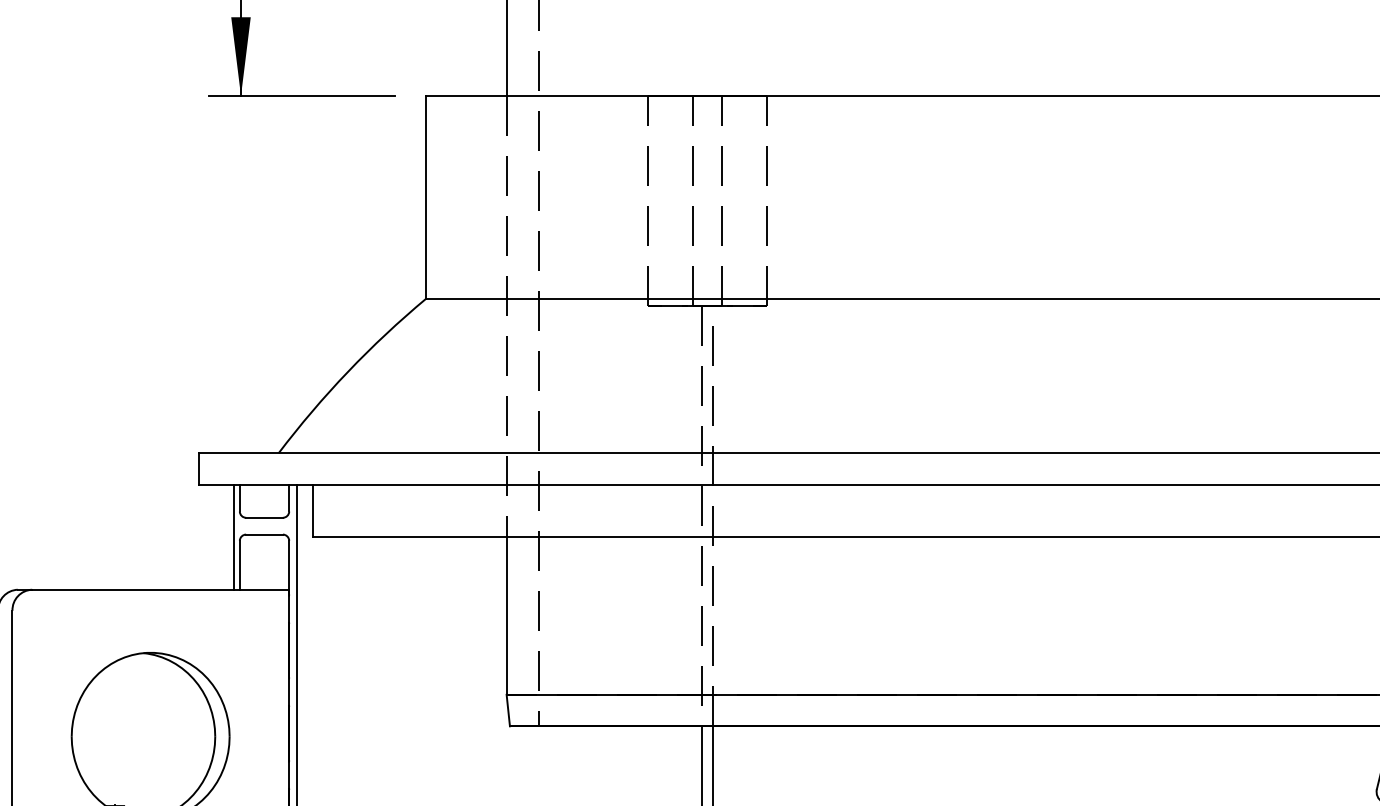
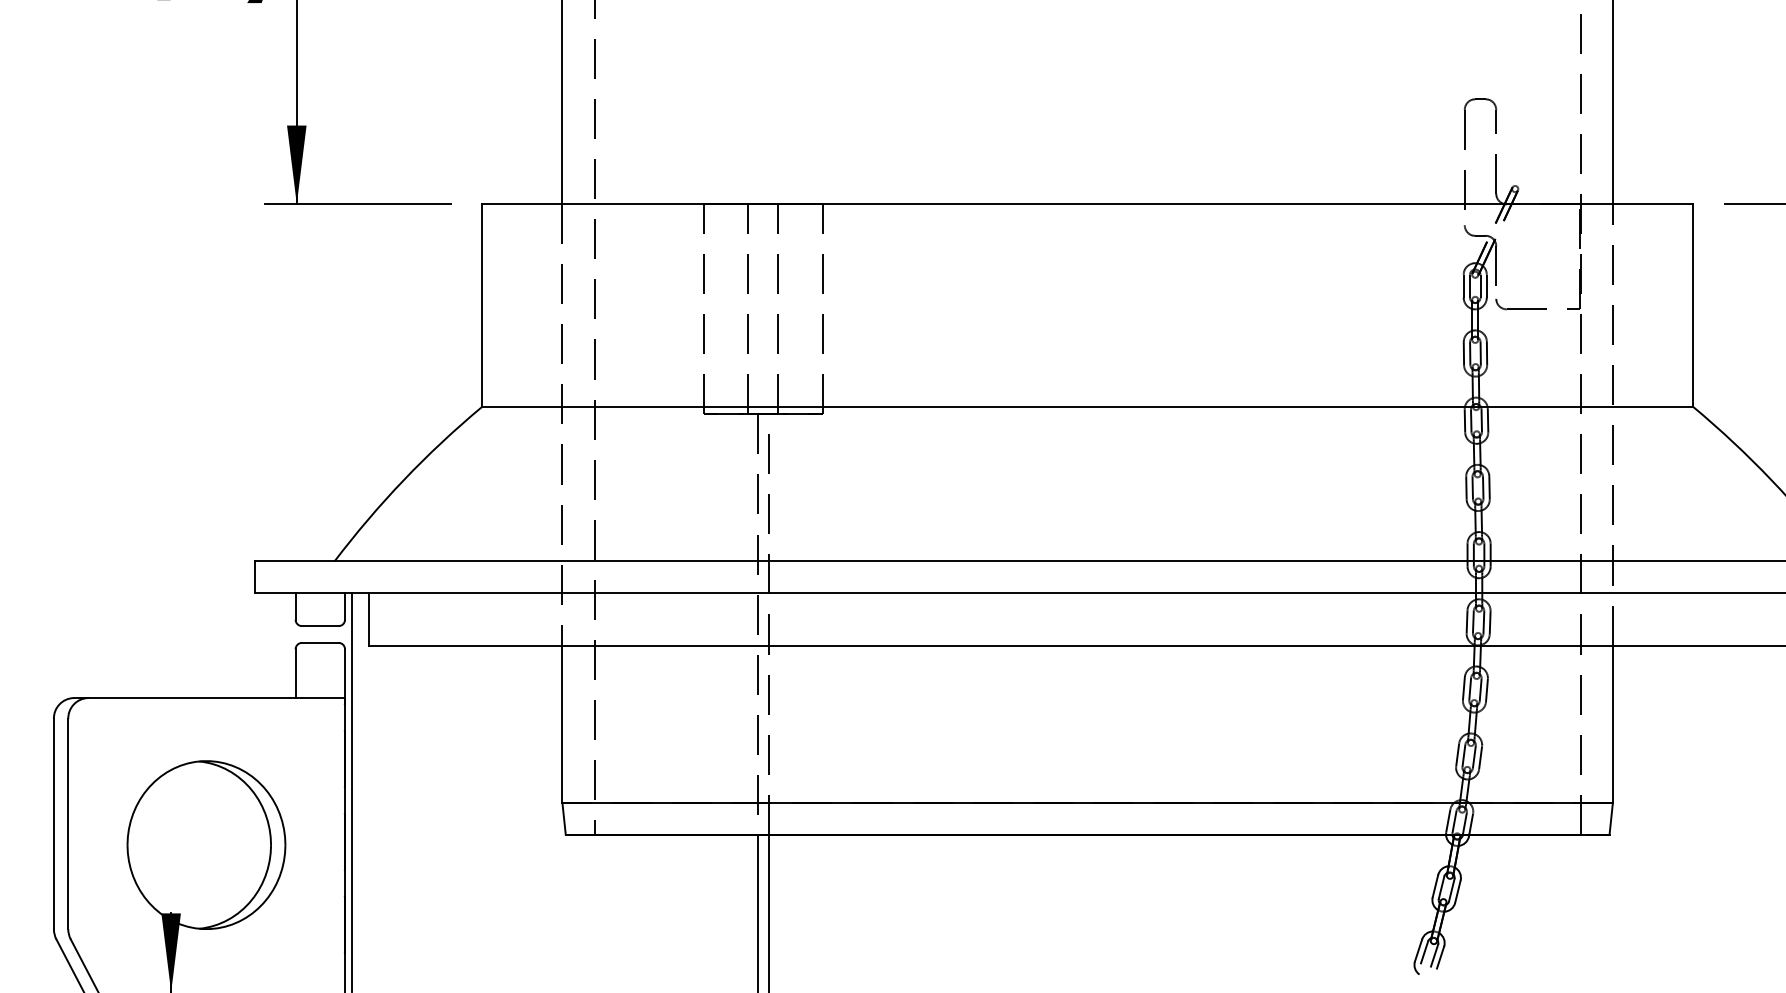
line: (233, 537) -> (289, 645), removed

